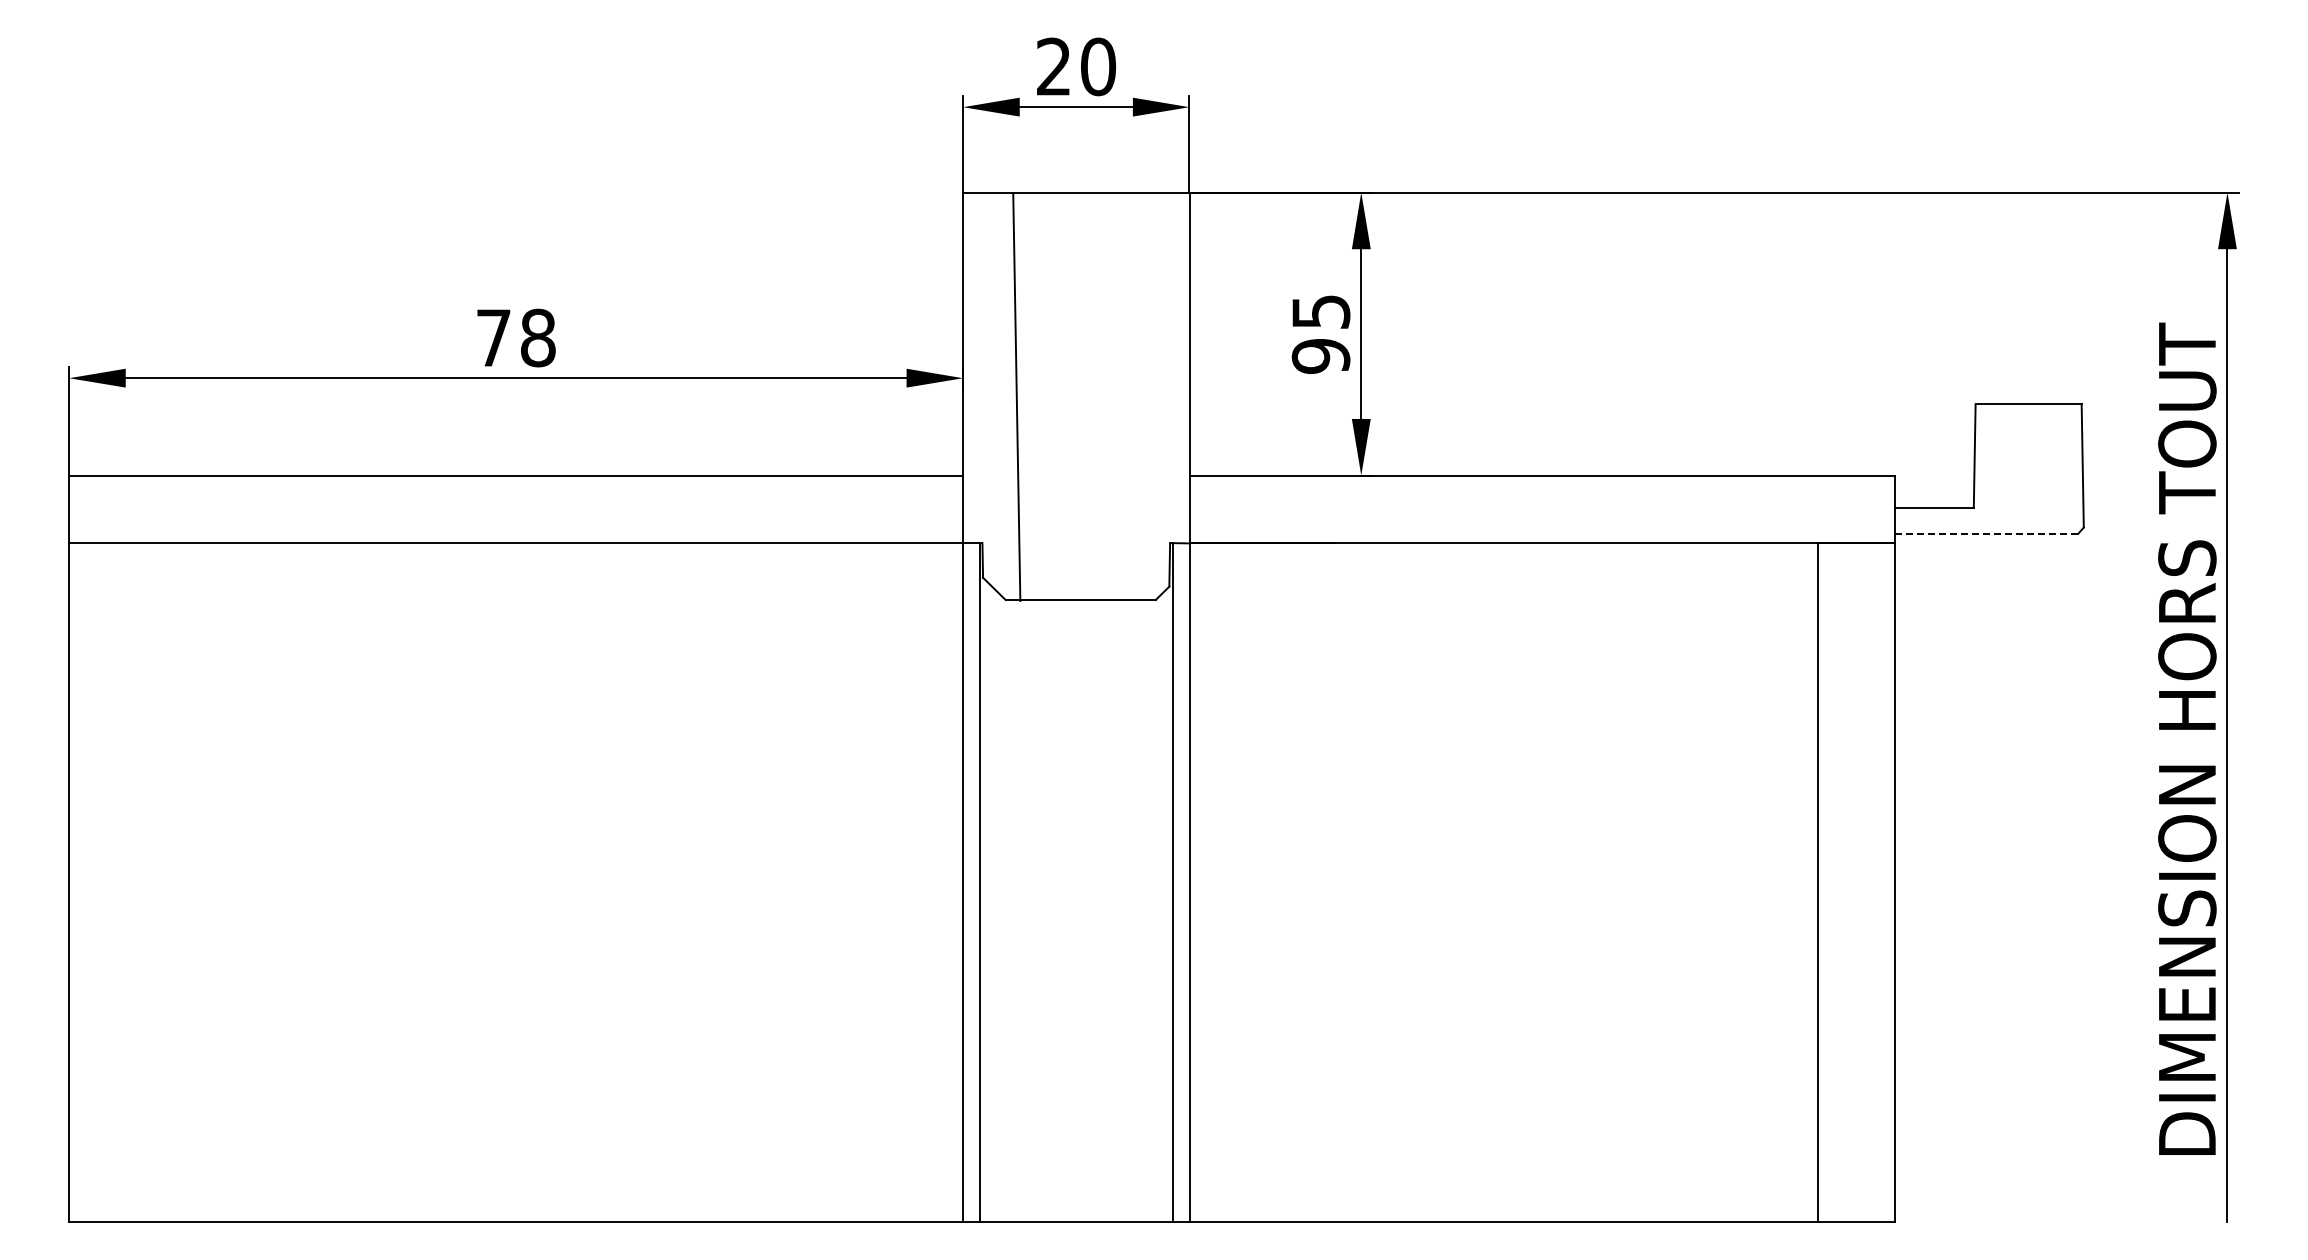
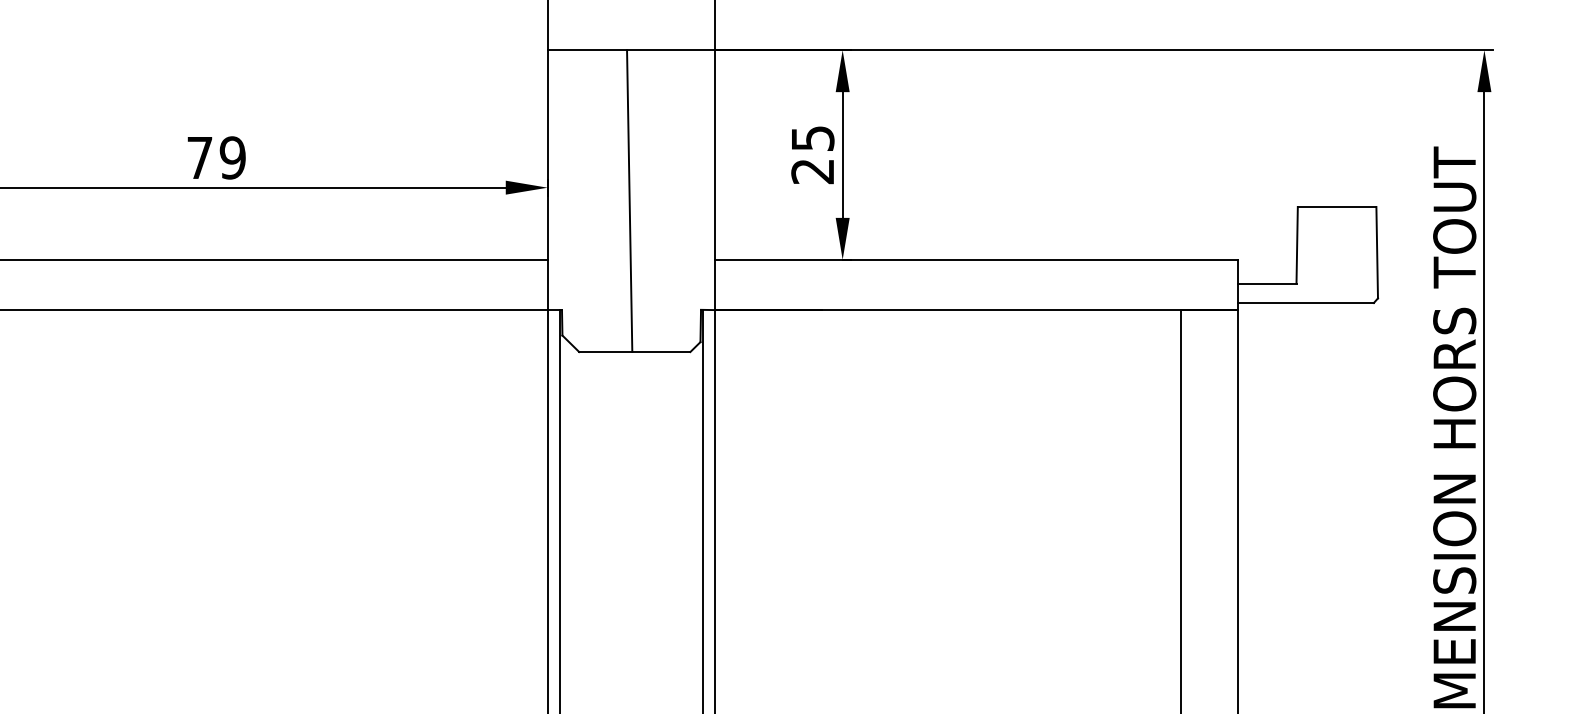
text: (537, 337) -> (232, 157), 78 -> 79
text: (1320, 356) -> (812, 171), 95 -> 25
line: (1016, 396) -> (629, 200), moved
line: (1986, 533) -> (1305, 302), dashed -> solid

